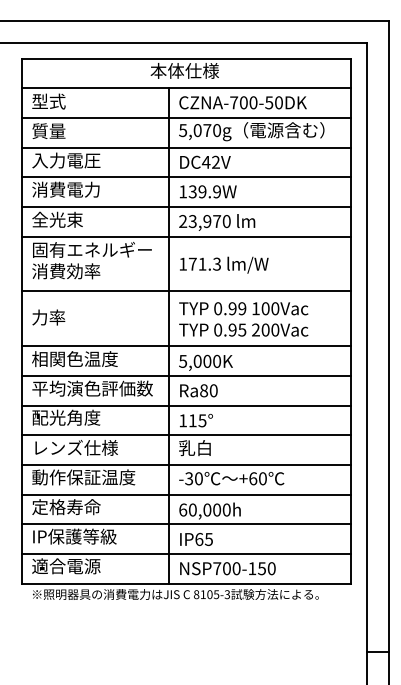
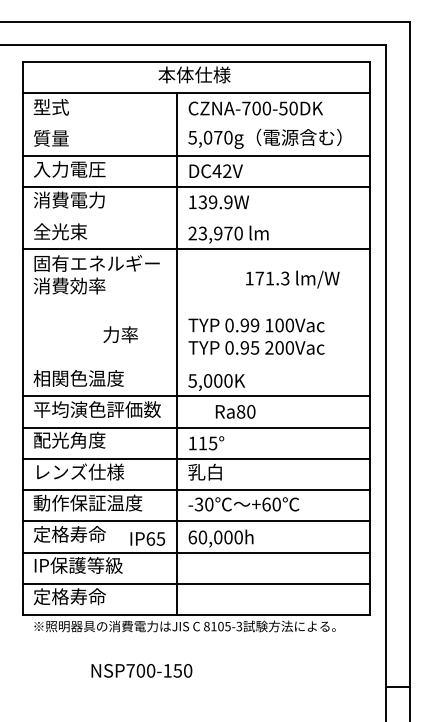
line: (186, 117) -> (196, 124), removed
line: (186, 206) -> (196, 217), removed
text: (224, 264) -> (293, 278), moved
line: (186, 291) -> (196, 307), removed
text: (48, 317) -> (120, 334), moved
line: (186, 346) -> (196, 365), removed
text: (198, 390) -> (235, 411), moved
text: (196, 539) -> (147, 539), moved
text: (66, 566) -> (69, 596), 適合電源 -> 定格寿命
text: (227, 568) -> (141, 670), moved

